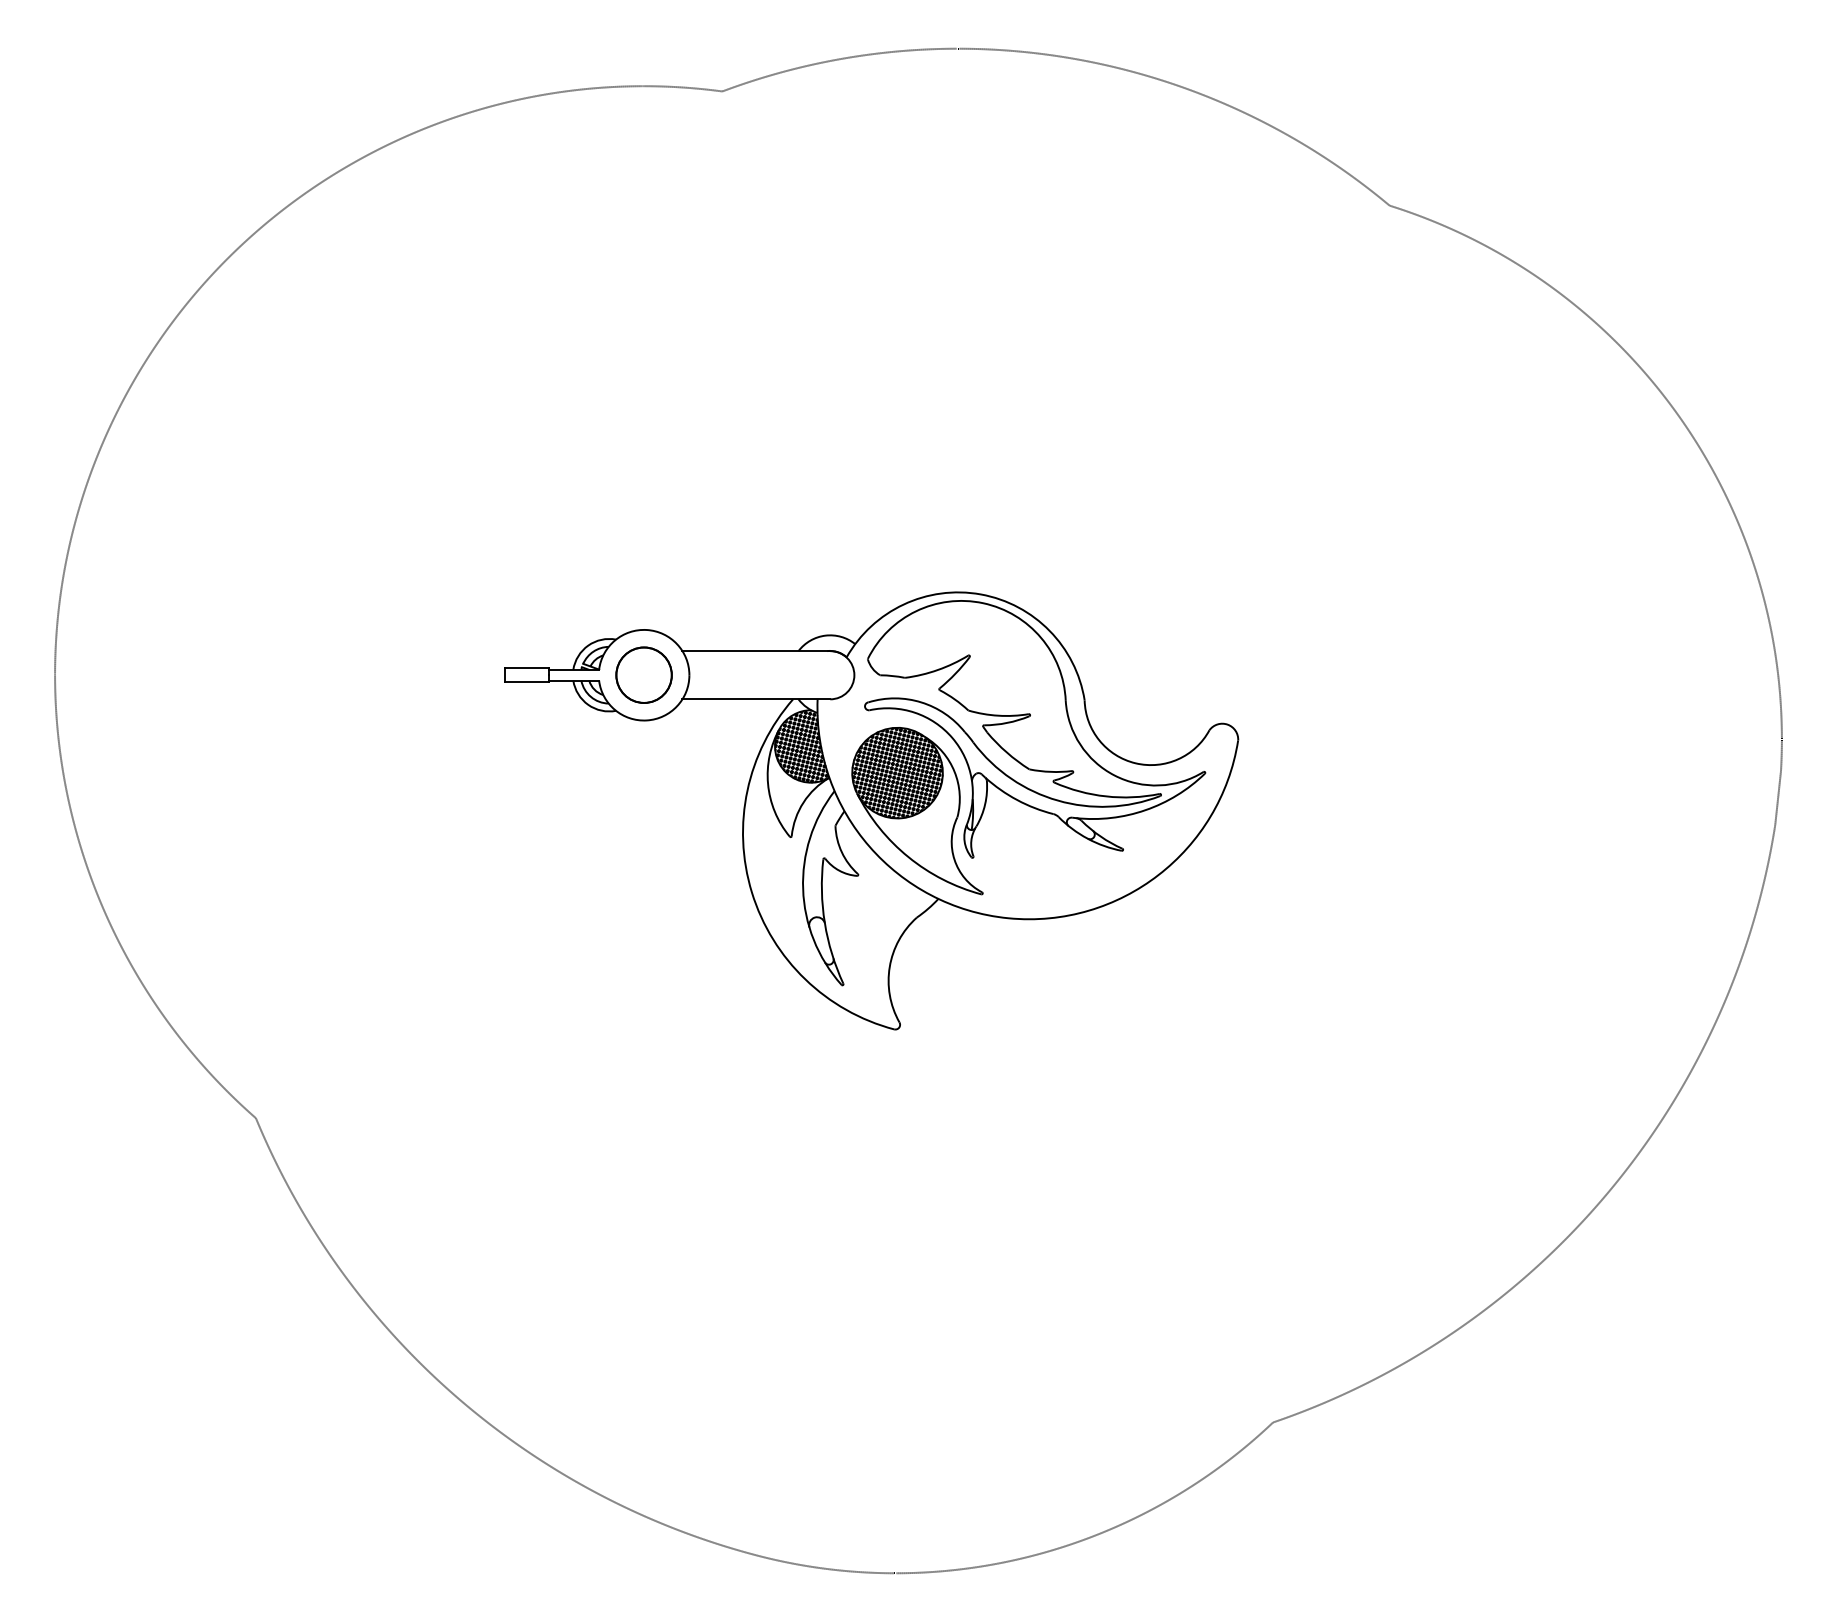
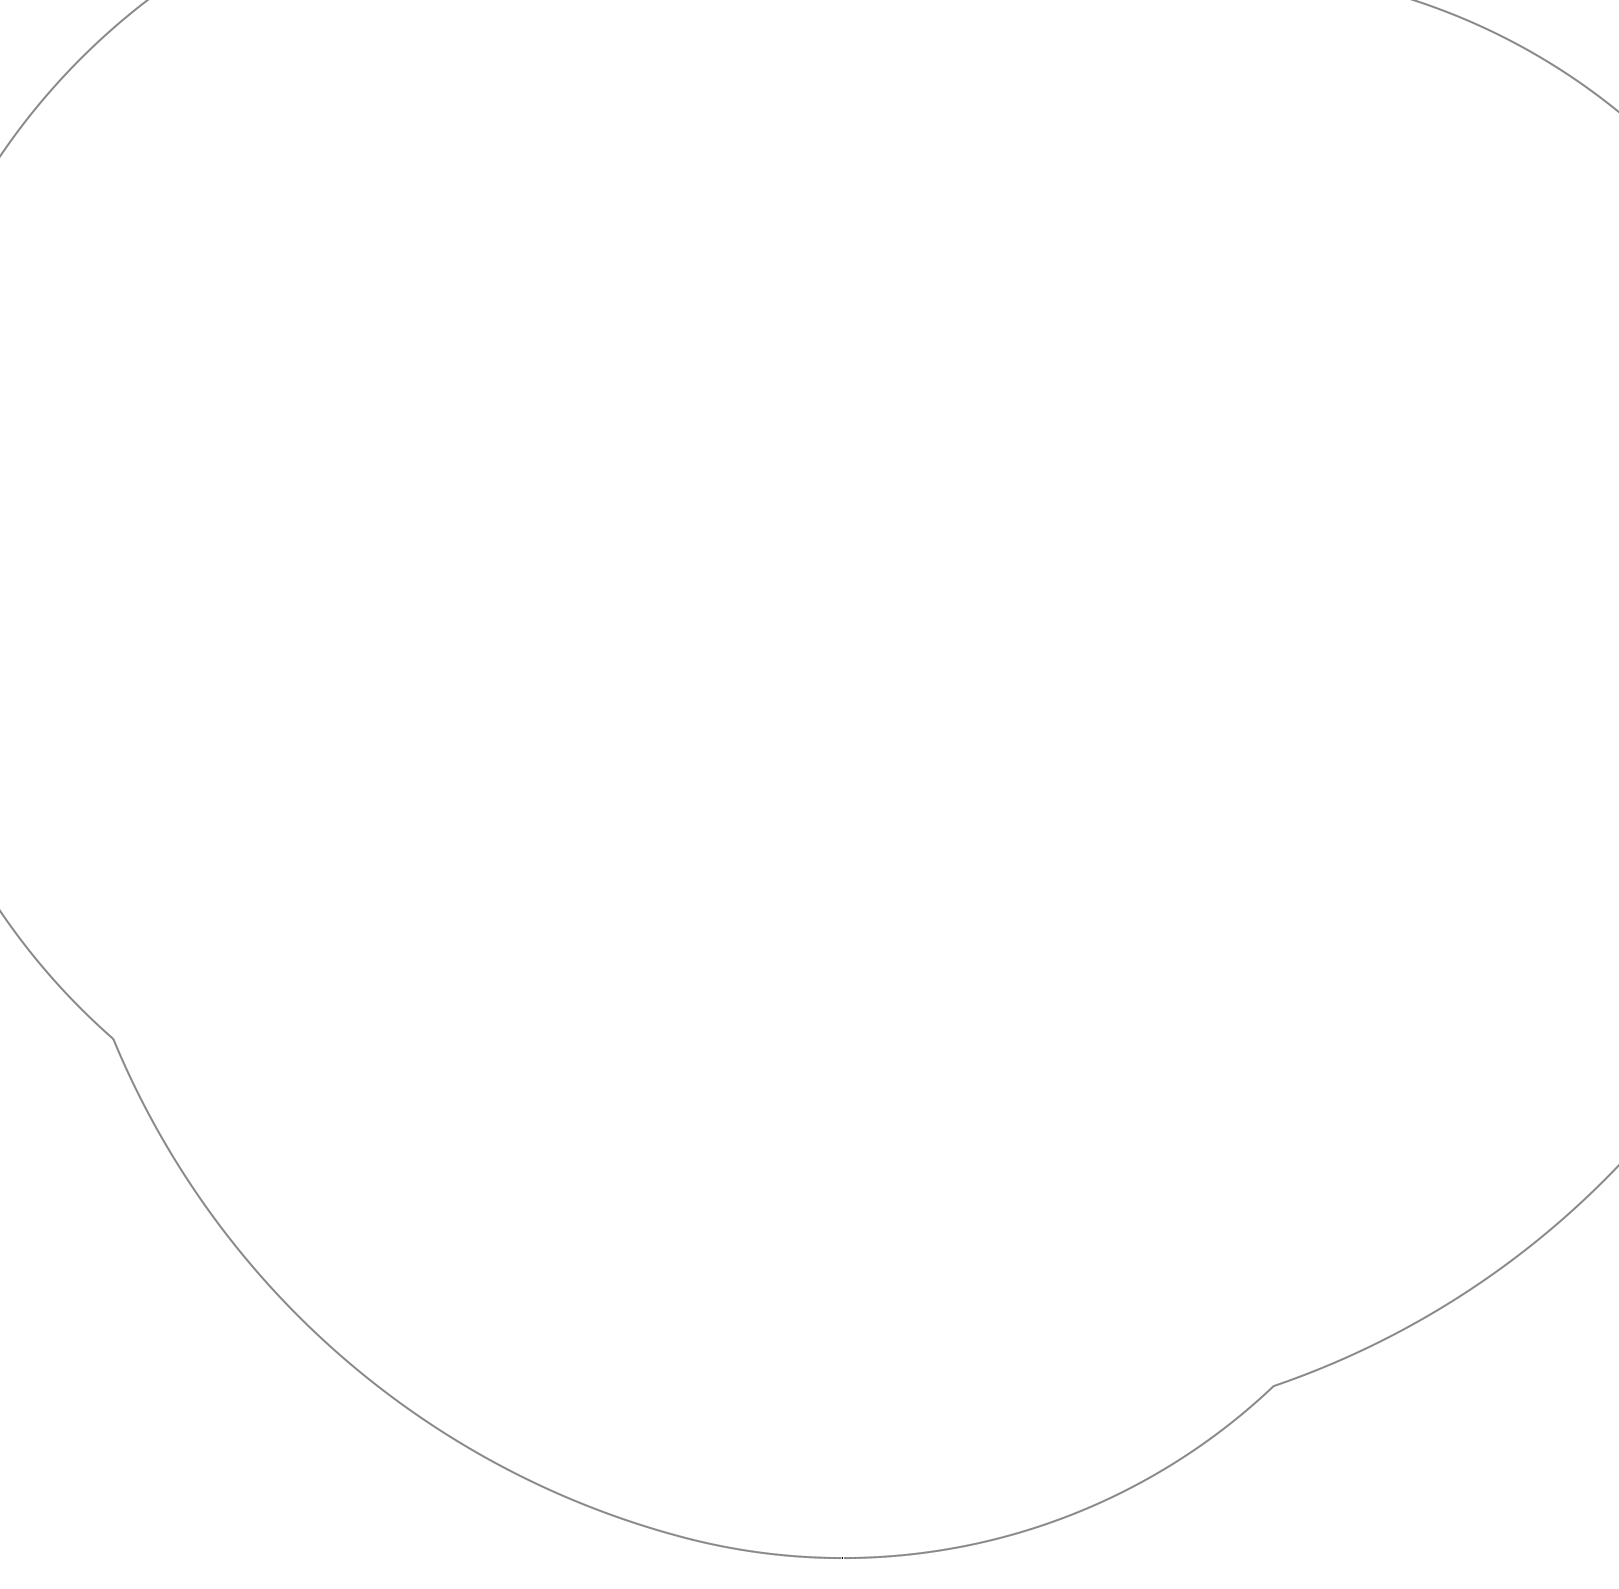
part: (871, 810) -> (815, 687), removed

